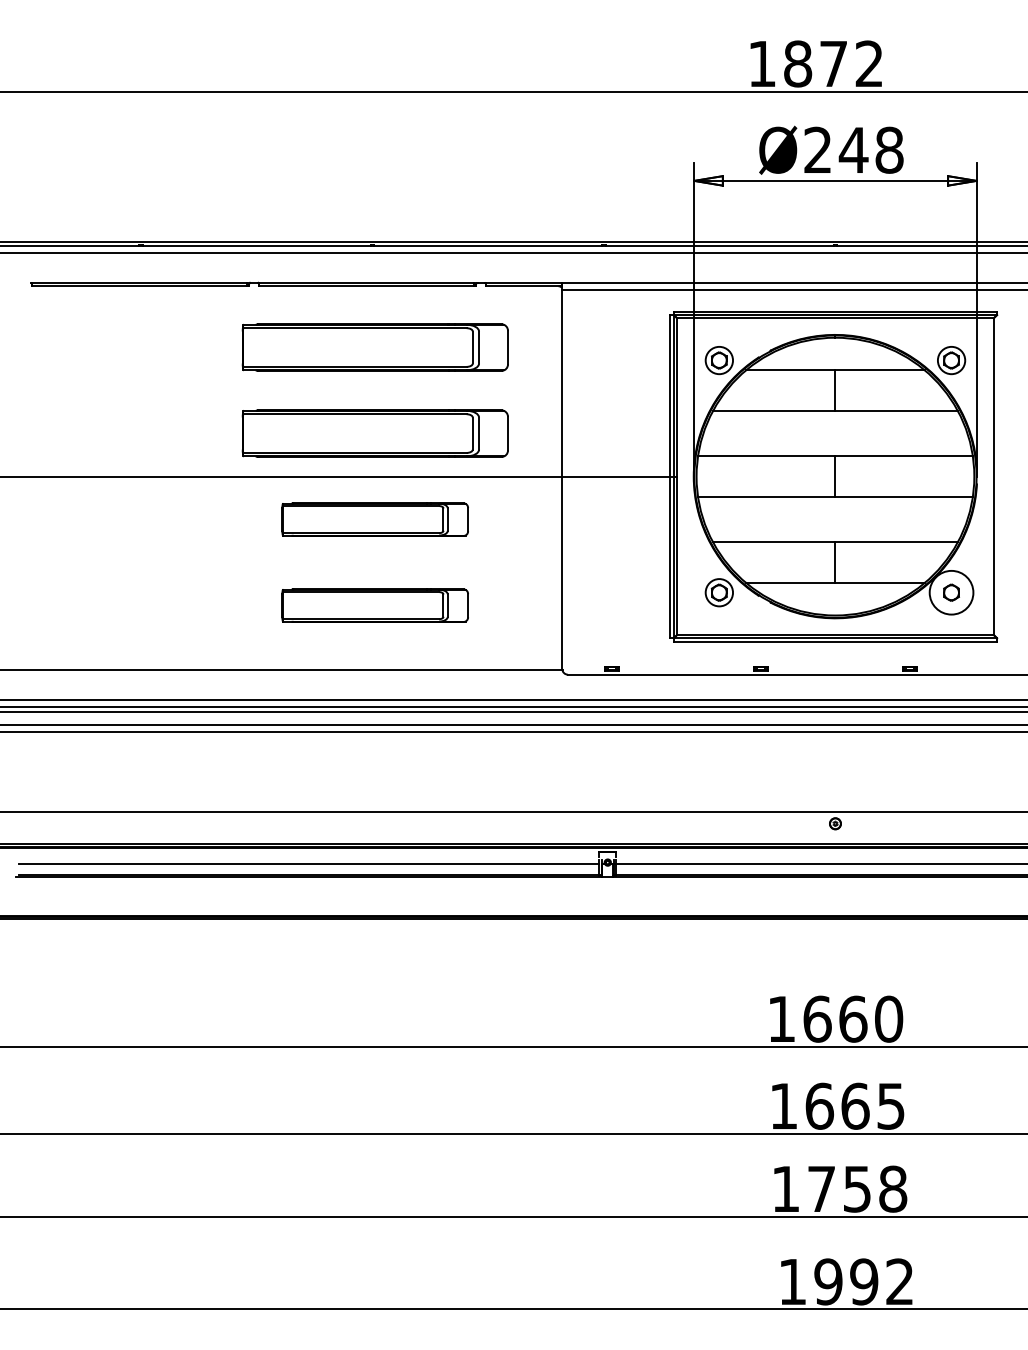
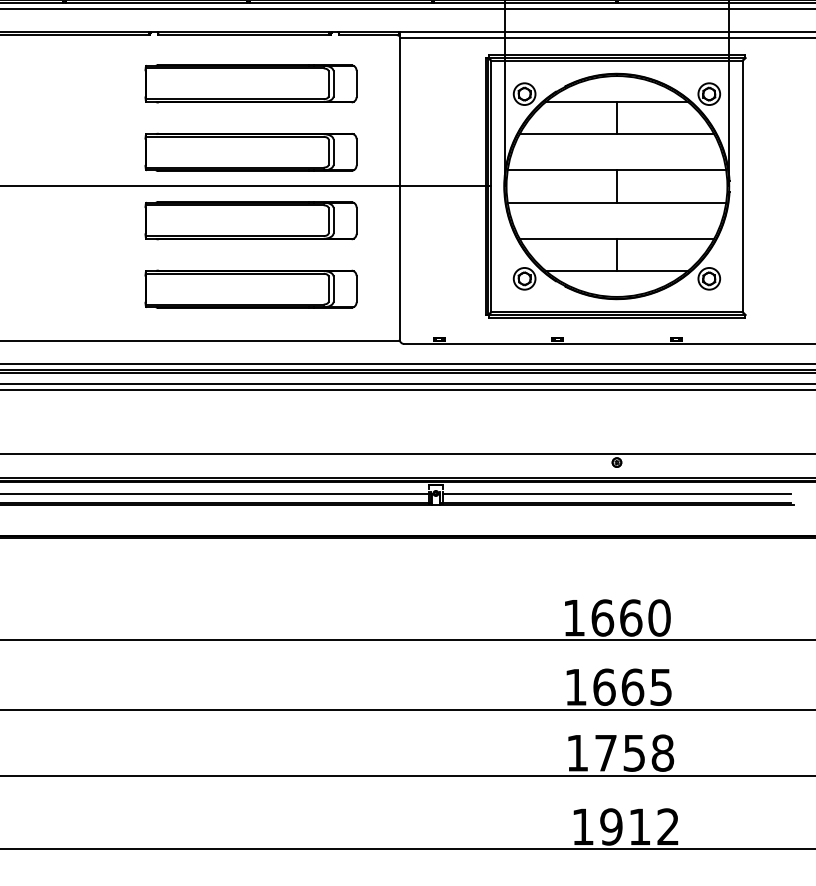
part: (374, 519) -> (250, 220), size x1.43
circle: (951, 592) -> (709, 278), size x0.62
part: (374, 605) -> (250, 288), size x1.43
text: (864, 1281) -> (640, 826), 1992 -> 1912

